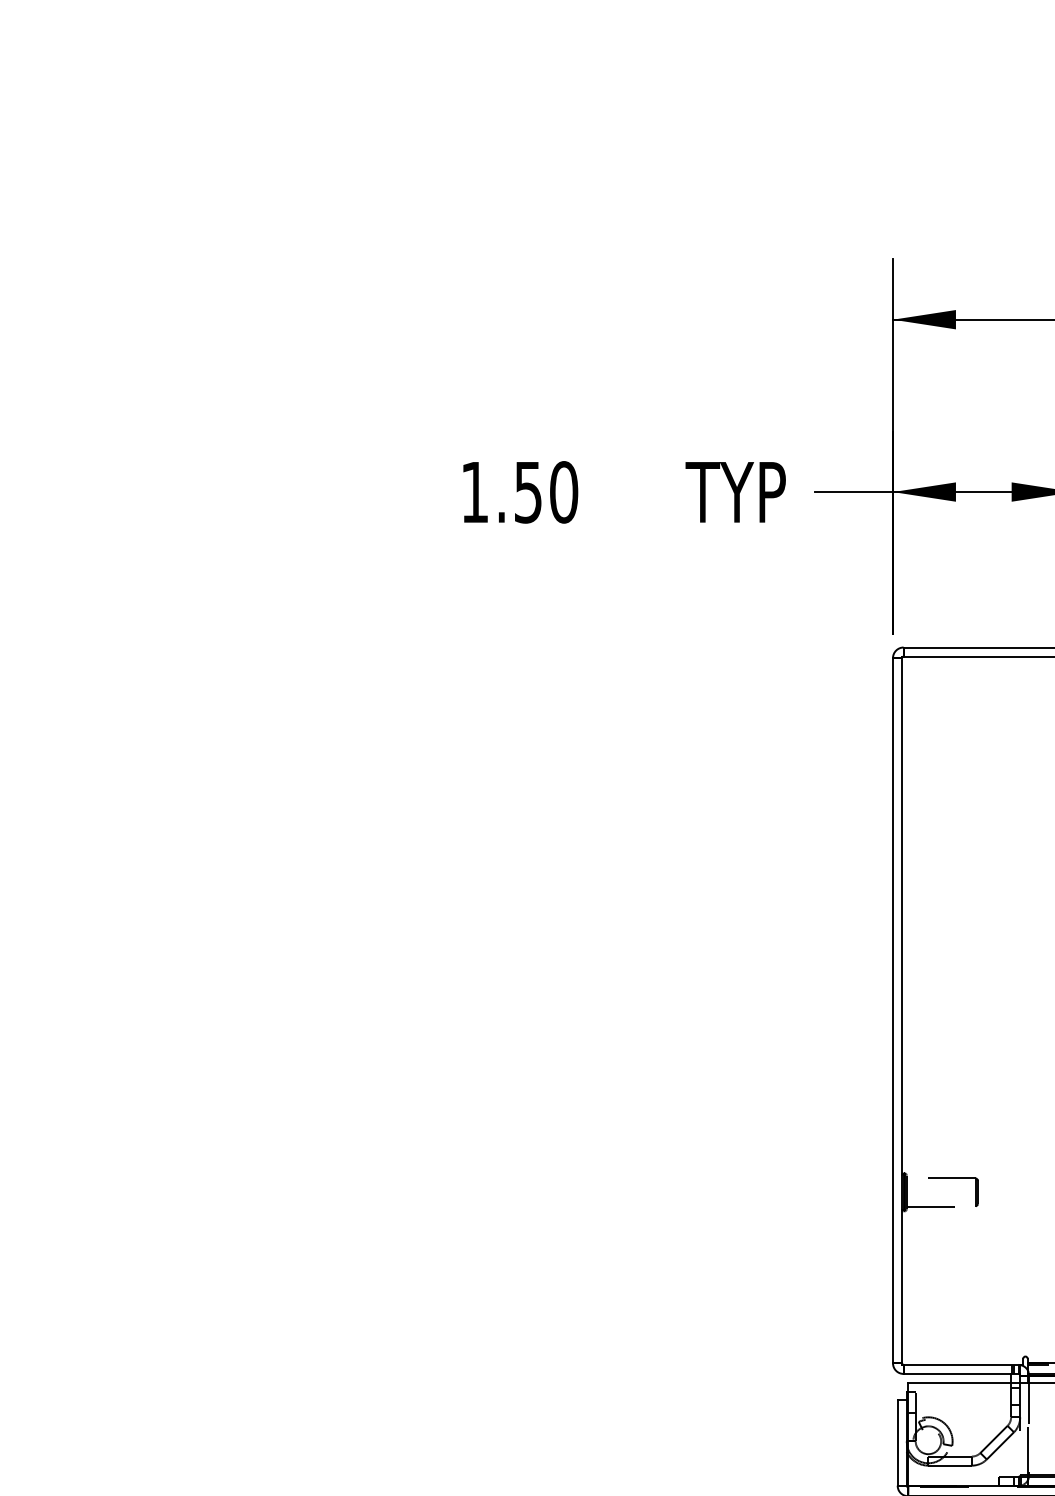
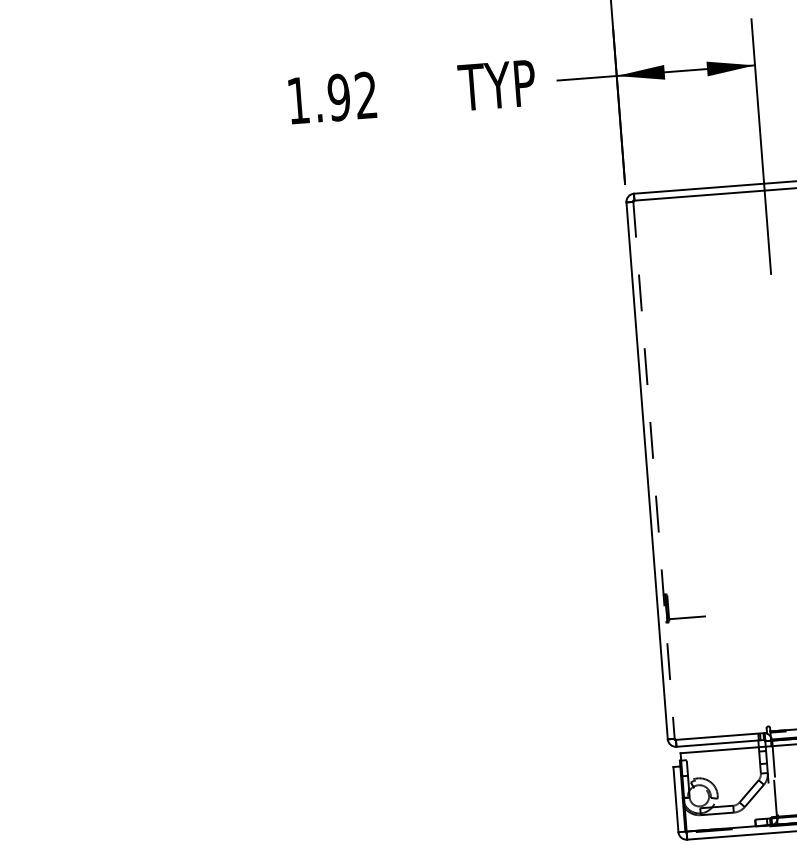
text: (546, 492) -> (352, 96), 1.50 -> 1.92
line: (902, 1011) -> (654, 470), solid -> dashed
part: (953, 1178) -> (703, 595), removed

